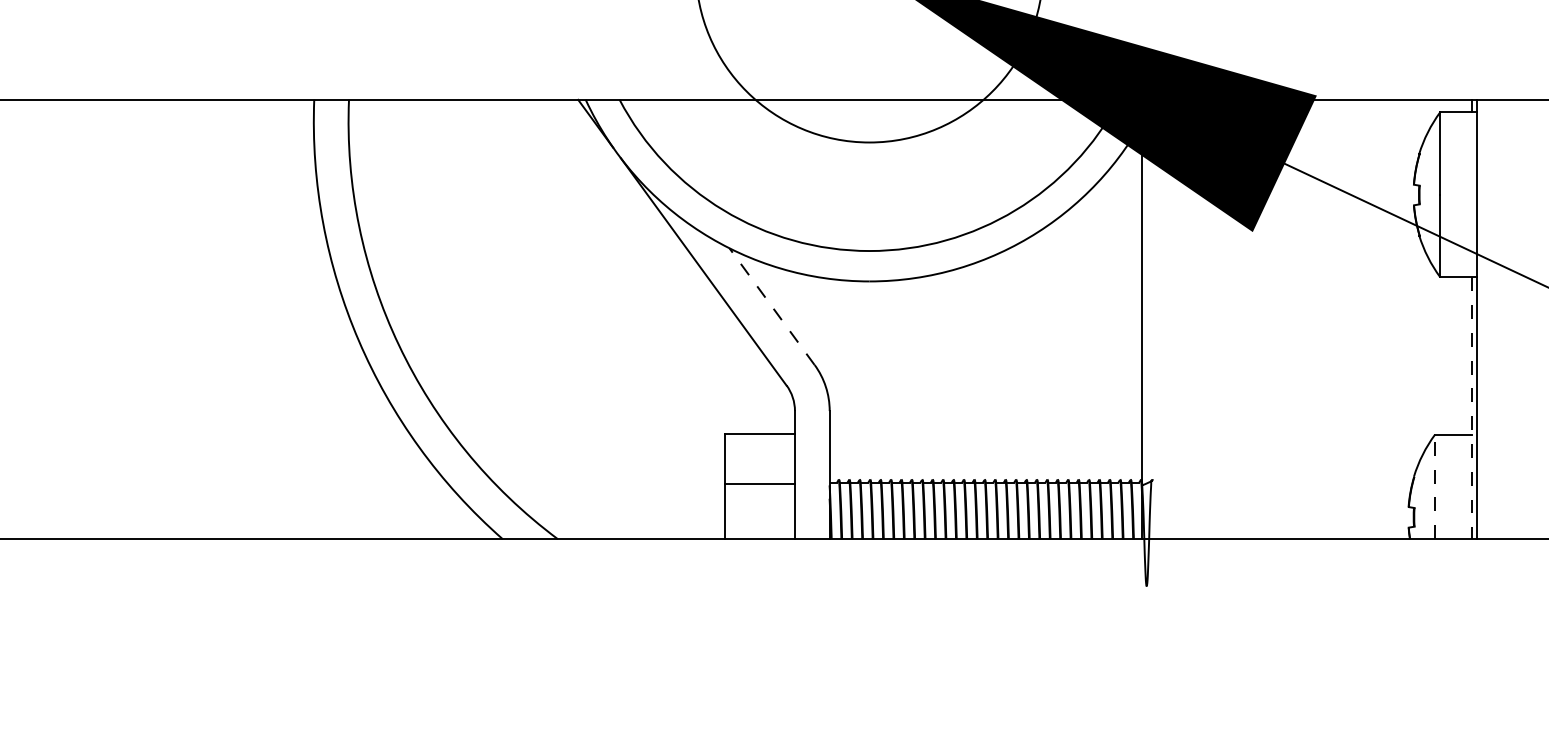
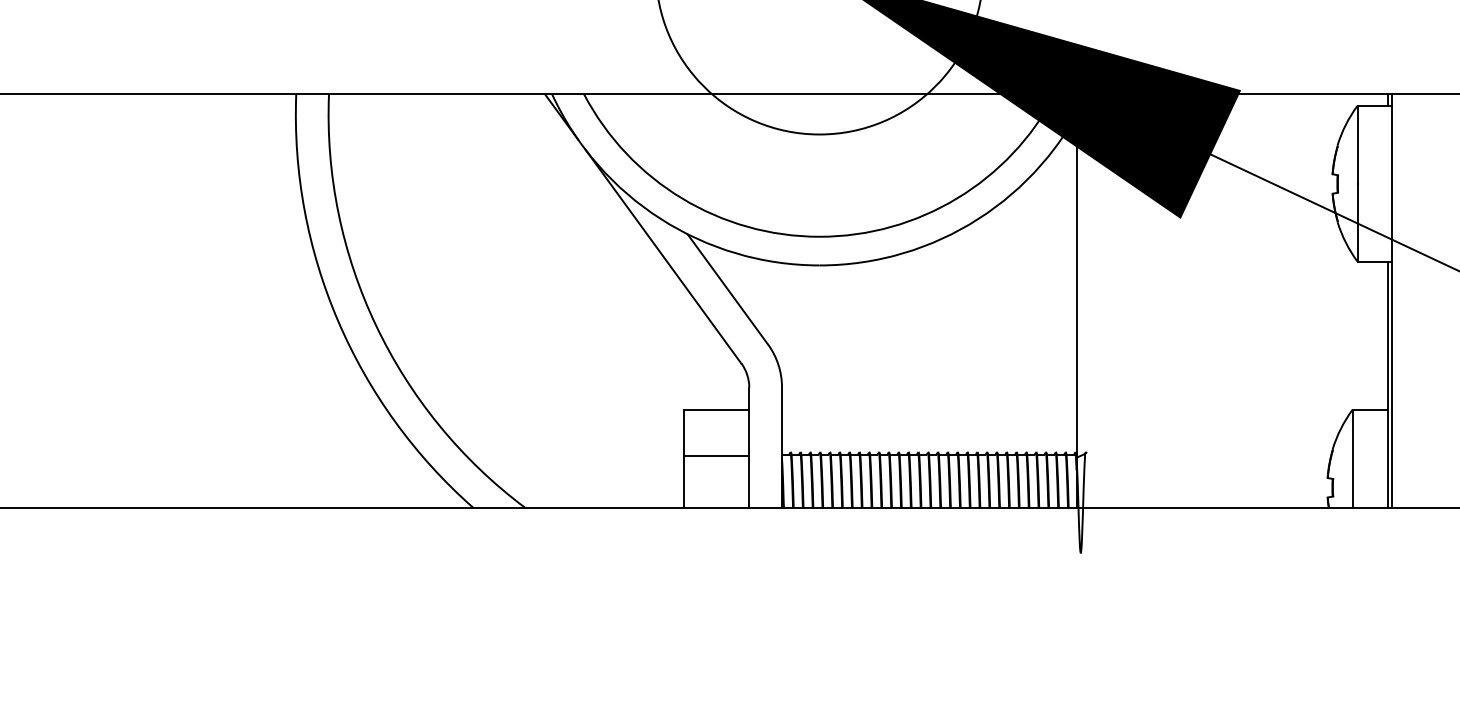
line: (771, 306) -> (727, 289), dashed -> solid
line: (1472, 408) -> (1387, 385), dashed -> solid
line: (1435, 486) -> (1352, 458), dashed -> solid

